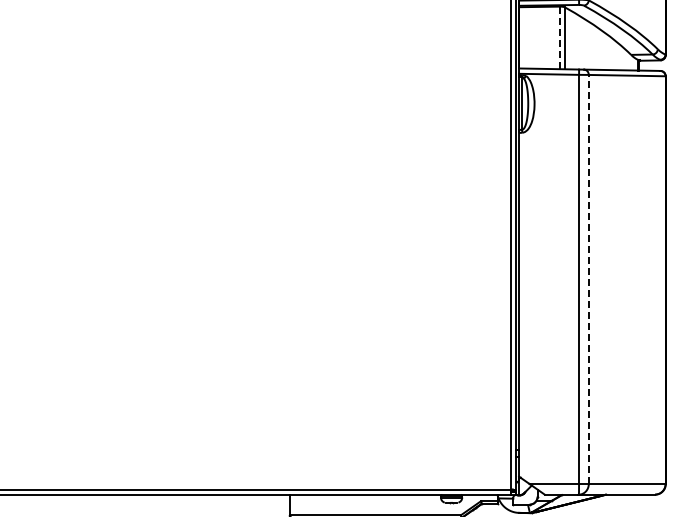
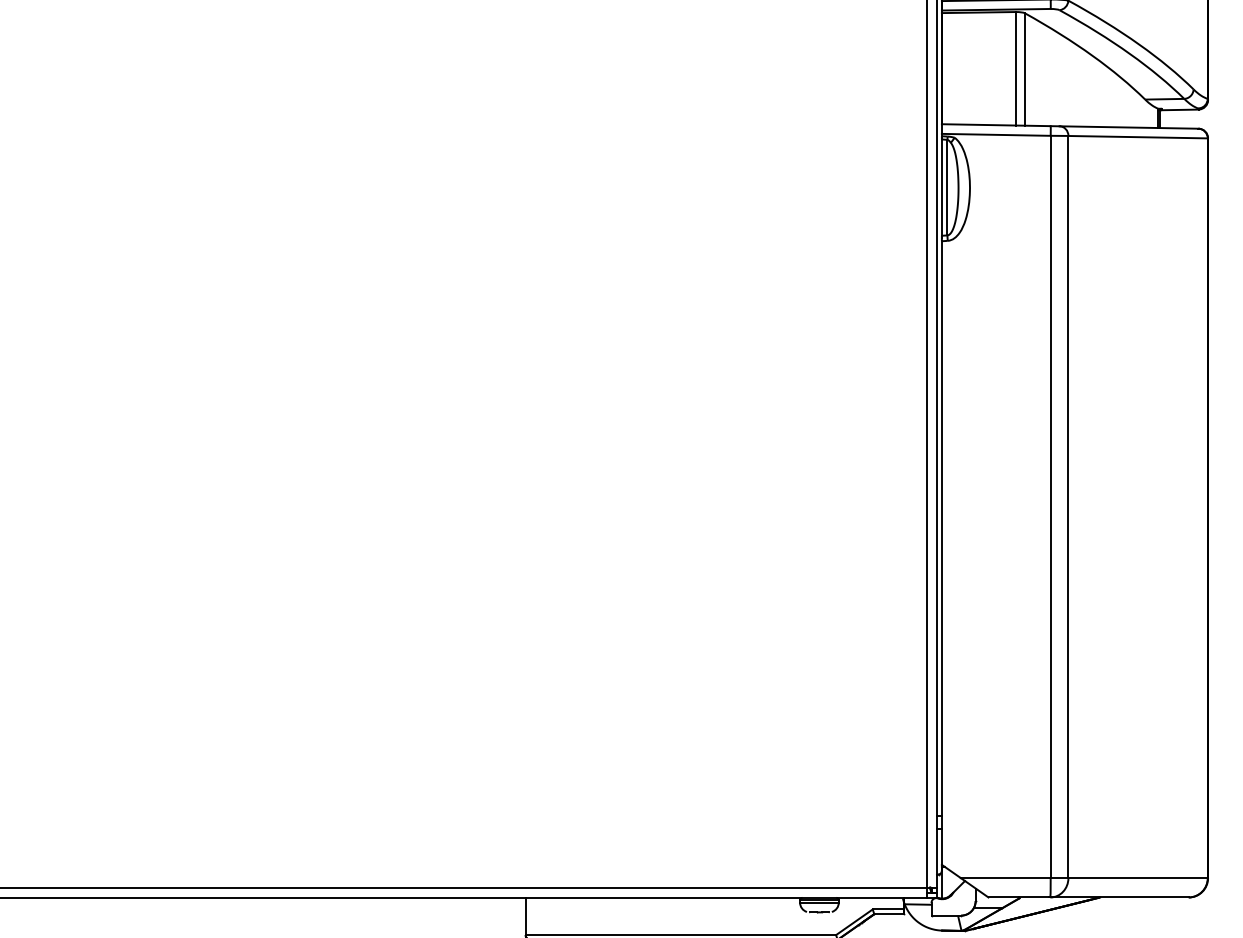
line: (559, 37) -> (1015, 68), dashed -> solid
line: (588, 279) -> (1067, 507), dashed -> solid

